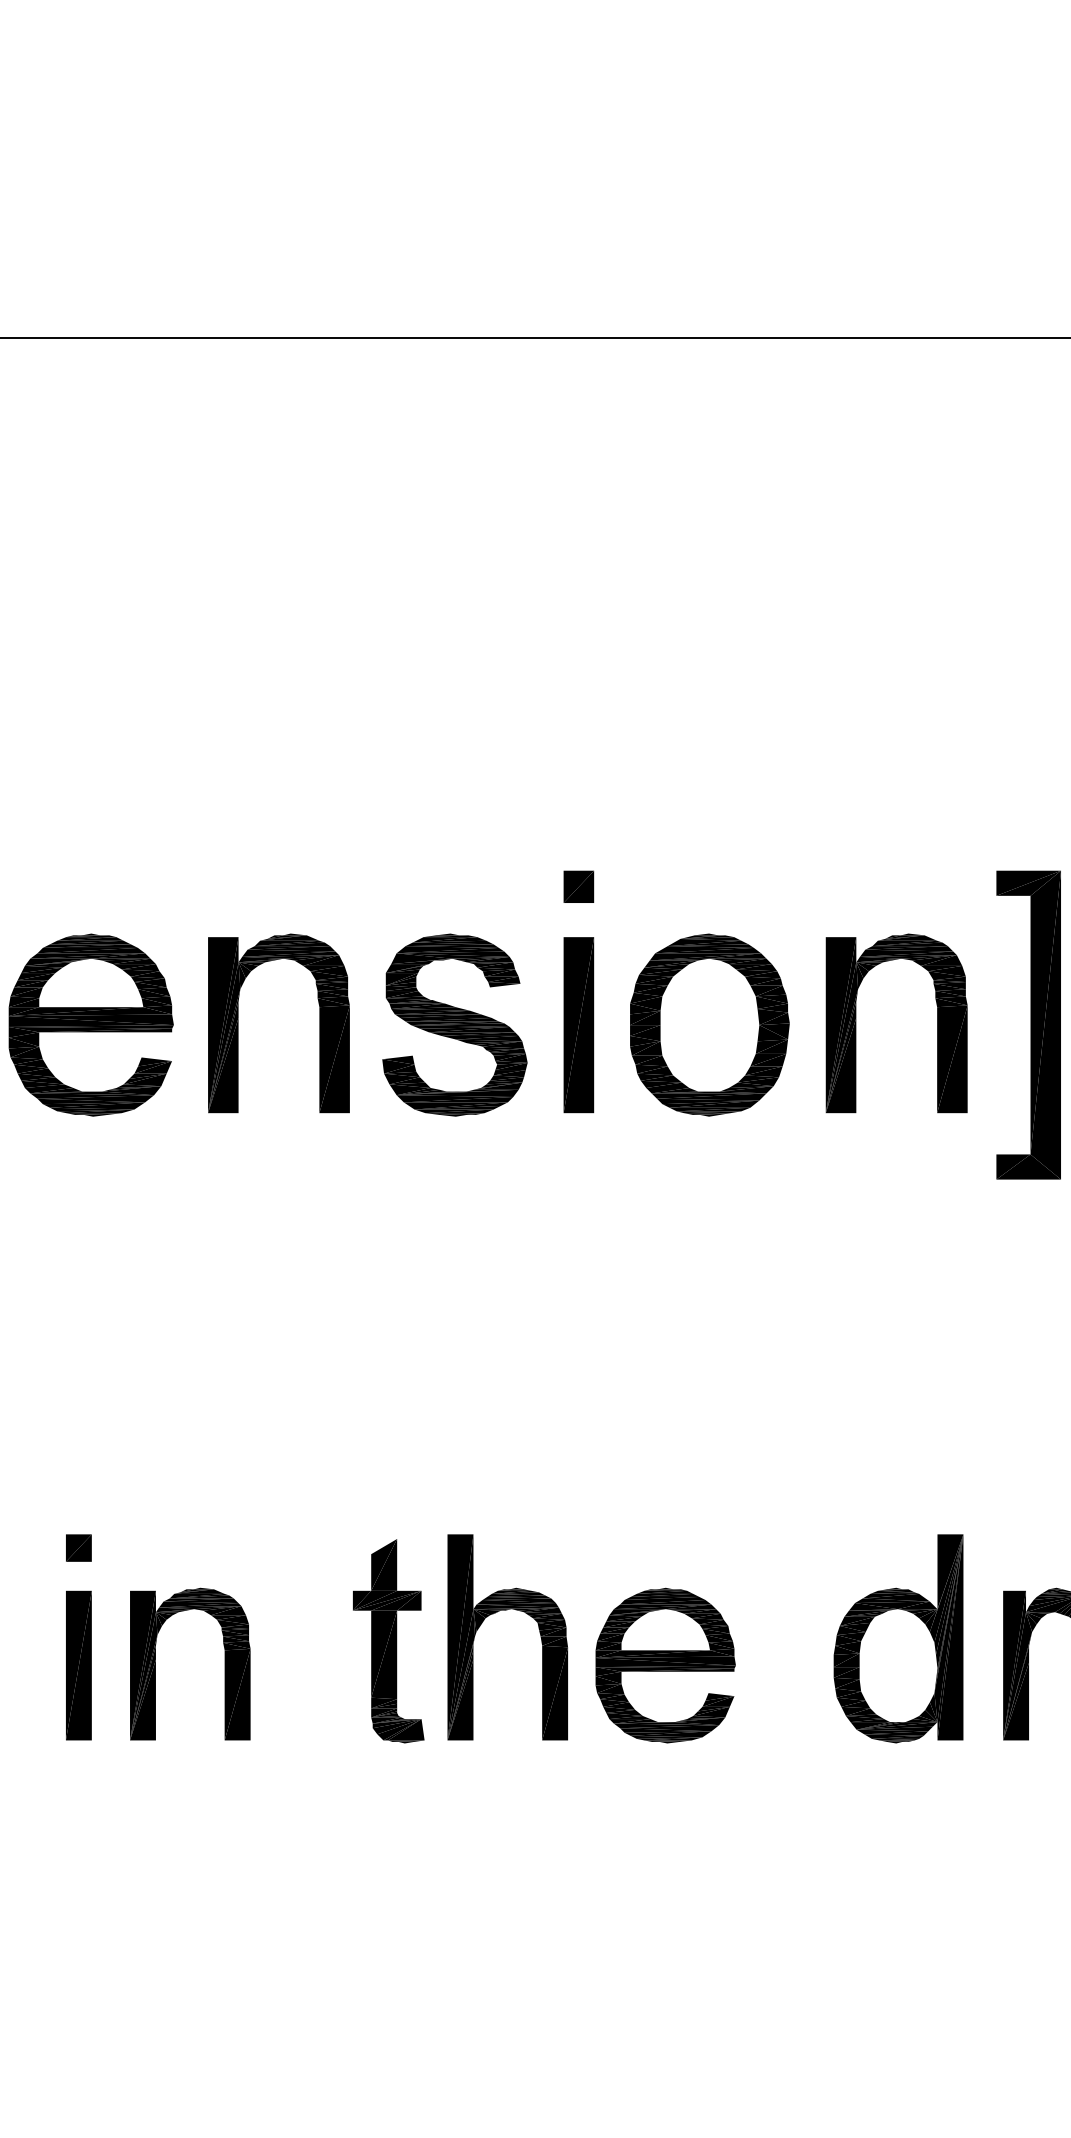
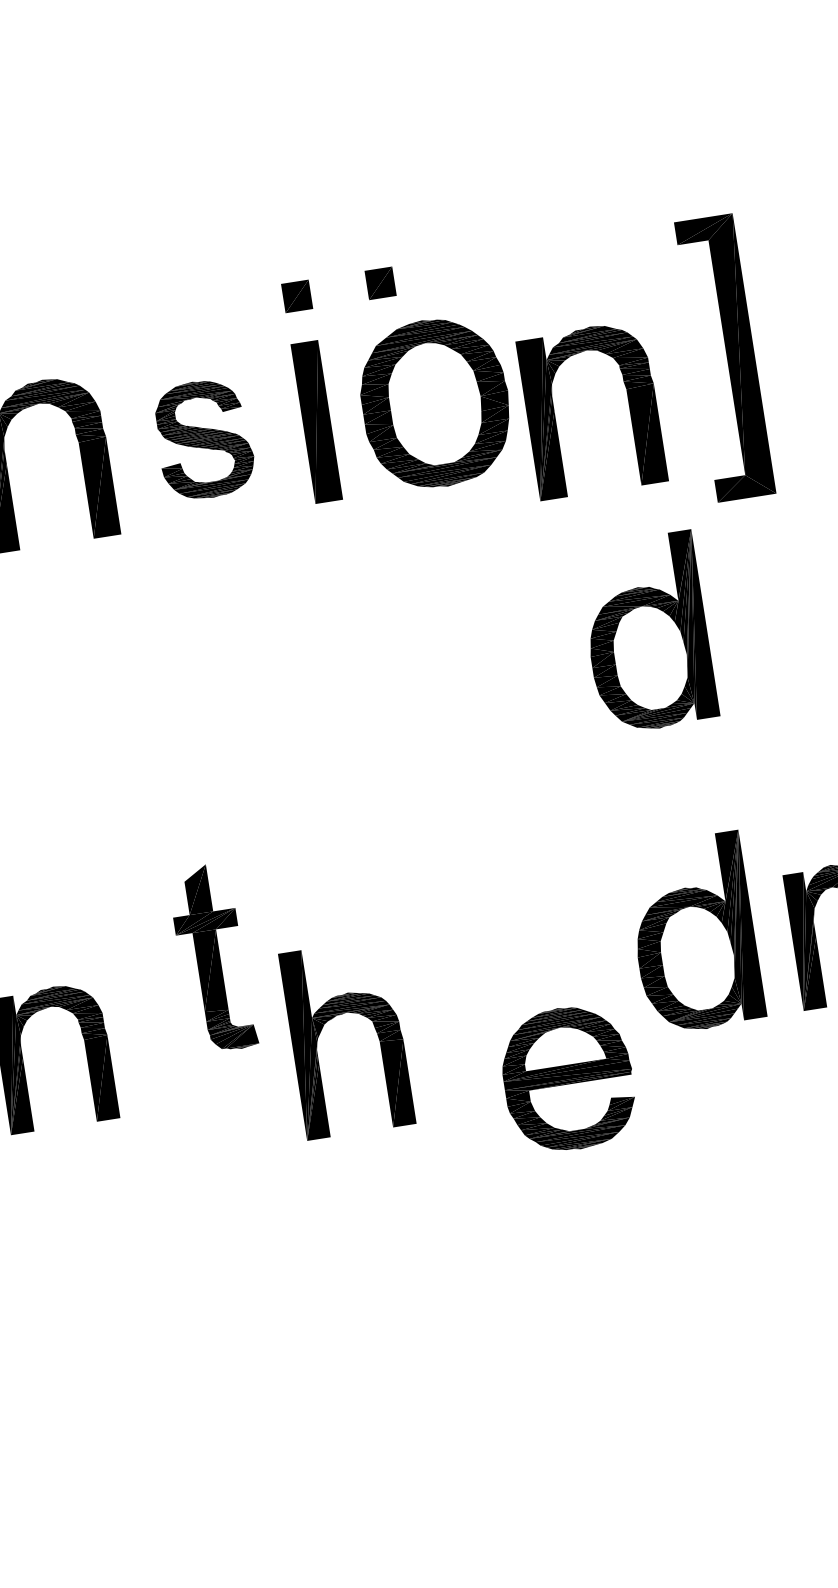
part: (670, 886) -> (380, 283), added
part: (856, 1023) -> (555, 415), moved
part: (454, 1024) -> (203, 439), size x0.7
part: (898, 1307) -> (647, 632), added
part: (495, 1613) -> (332, 1018), moved
part: (388, 1641) -> (212, 958), moved
part: (665, 1665) -> (568, 1078), moved

